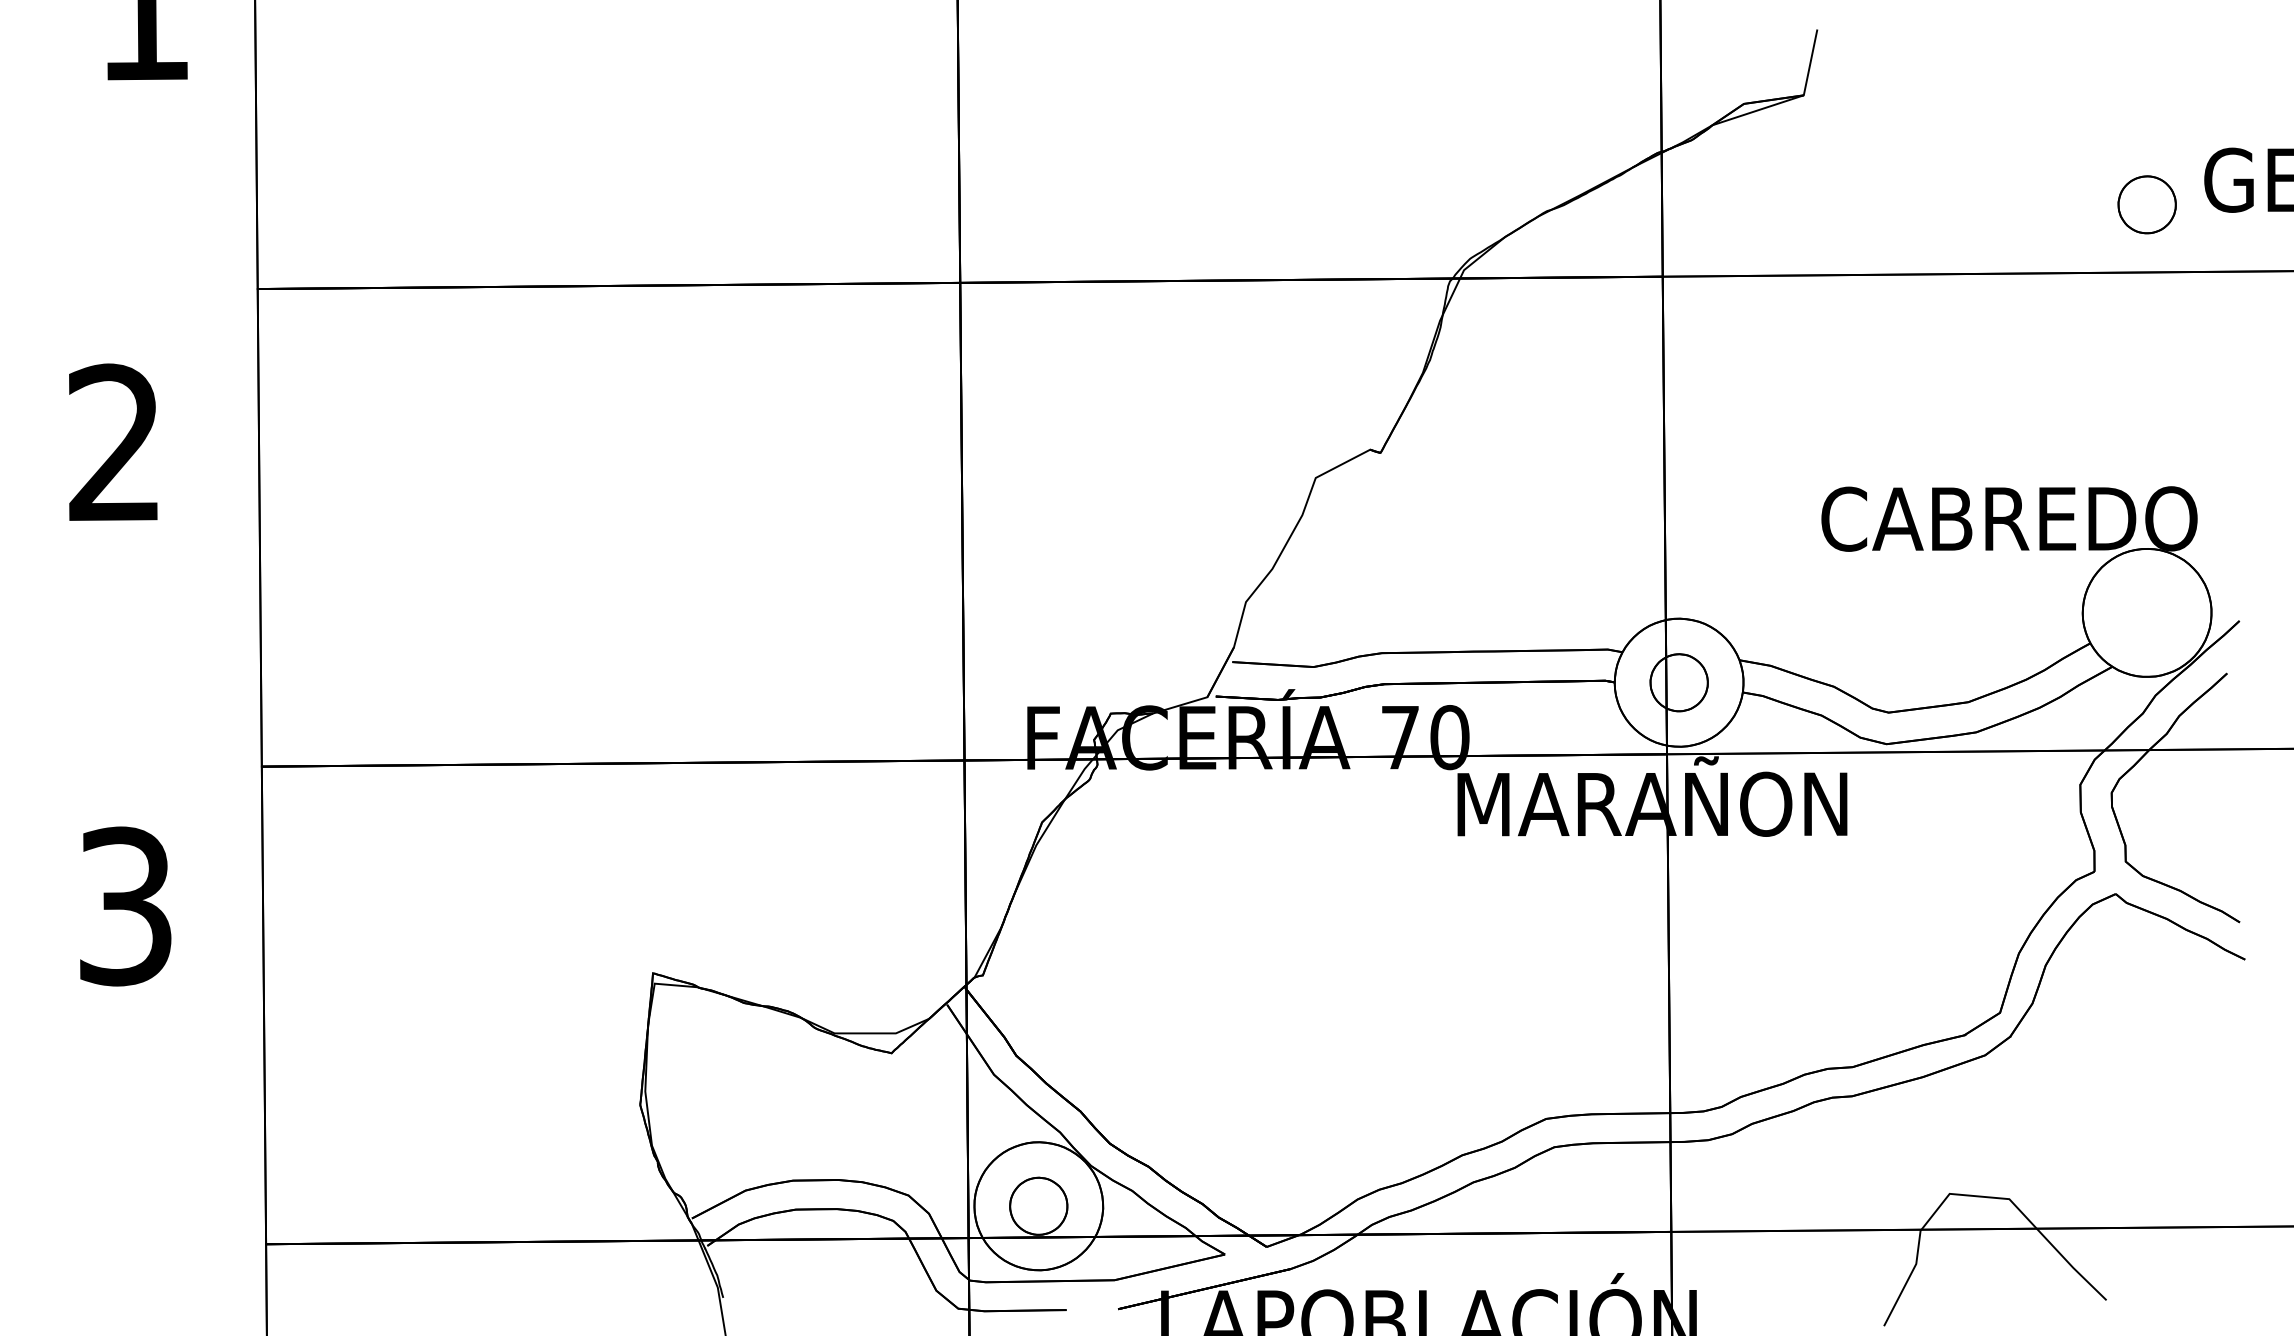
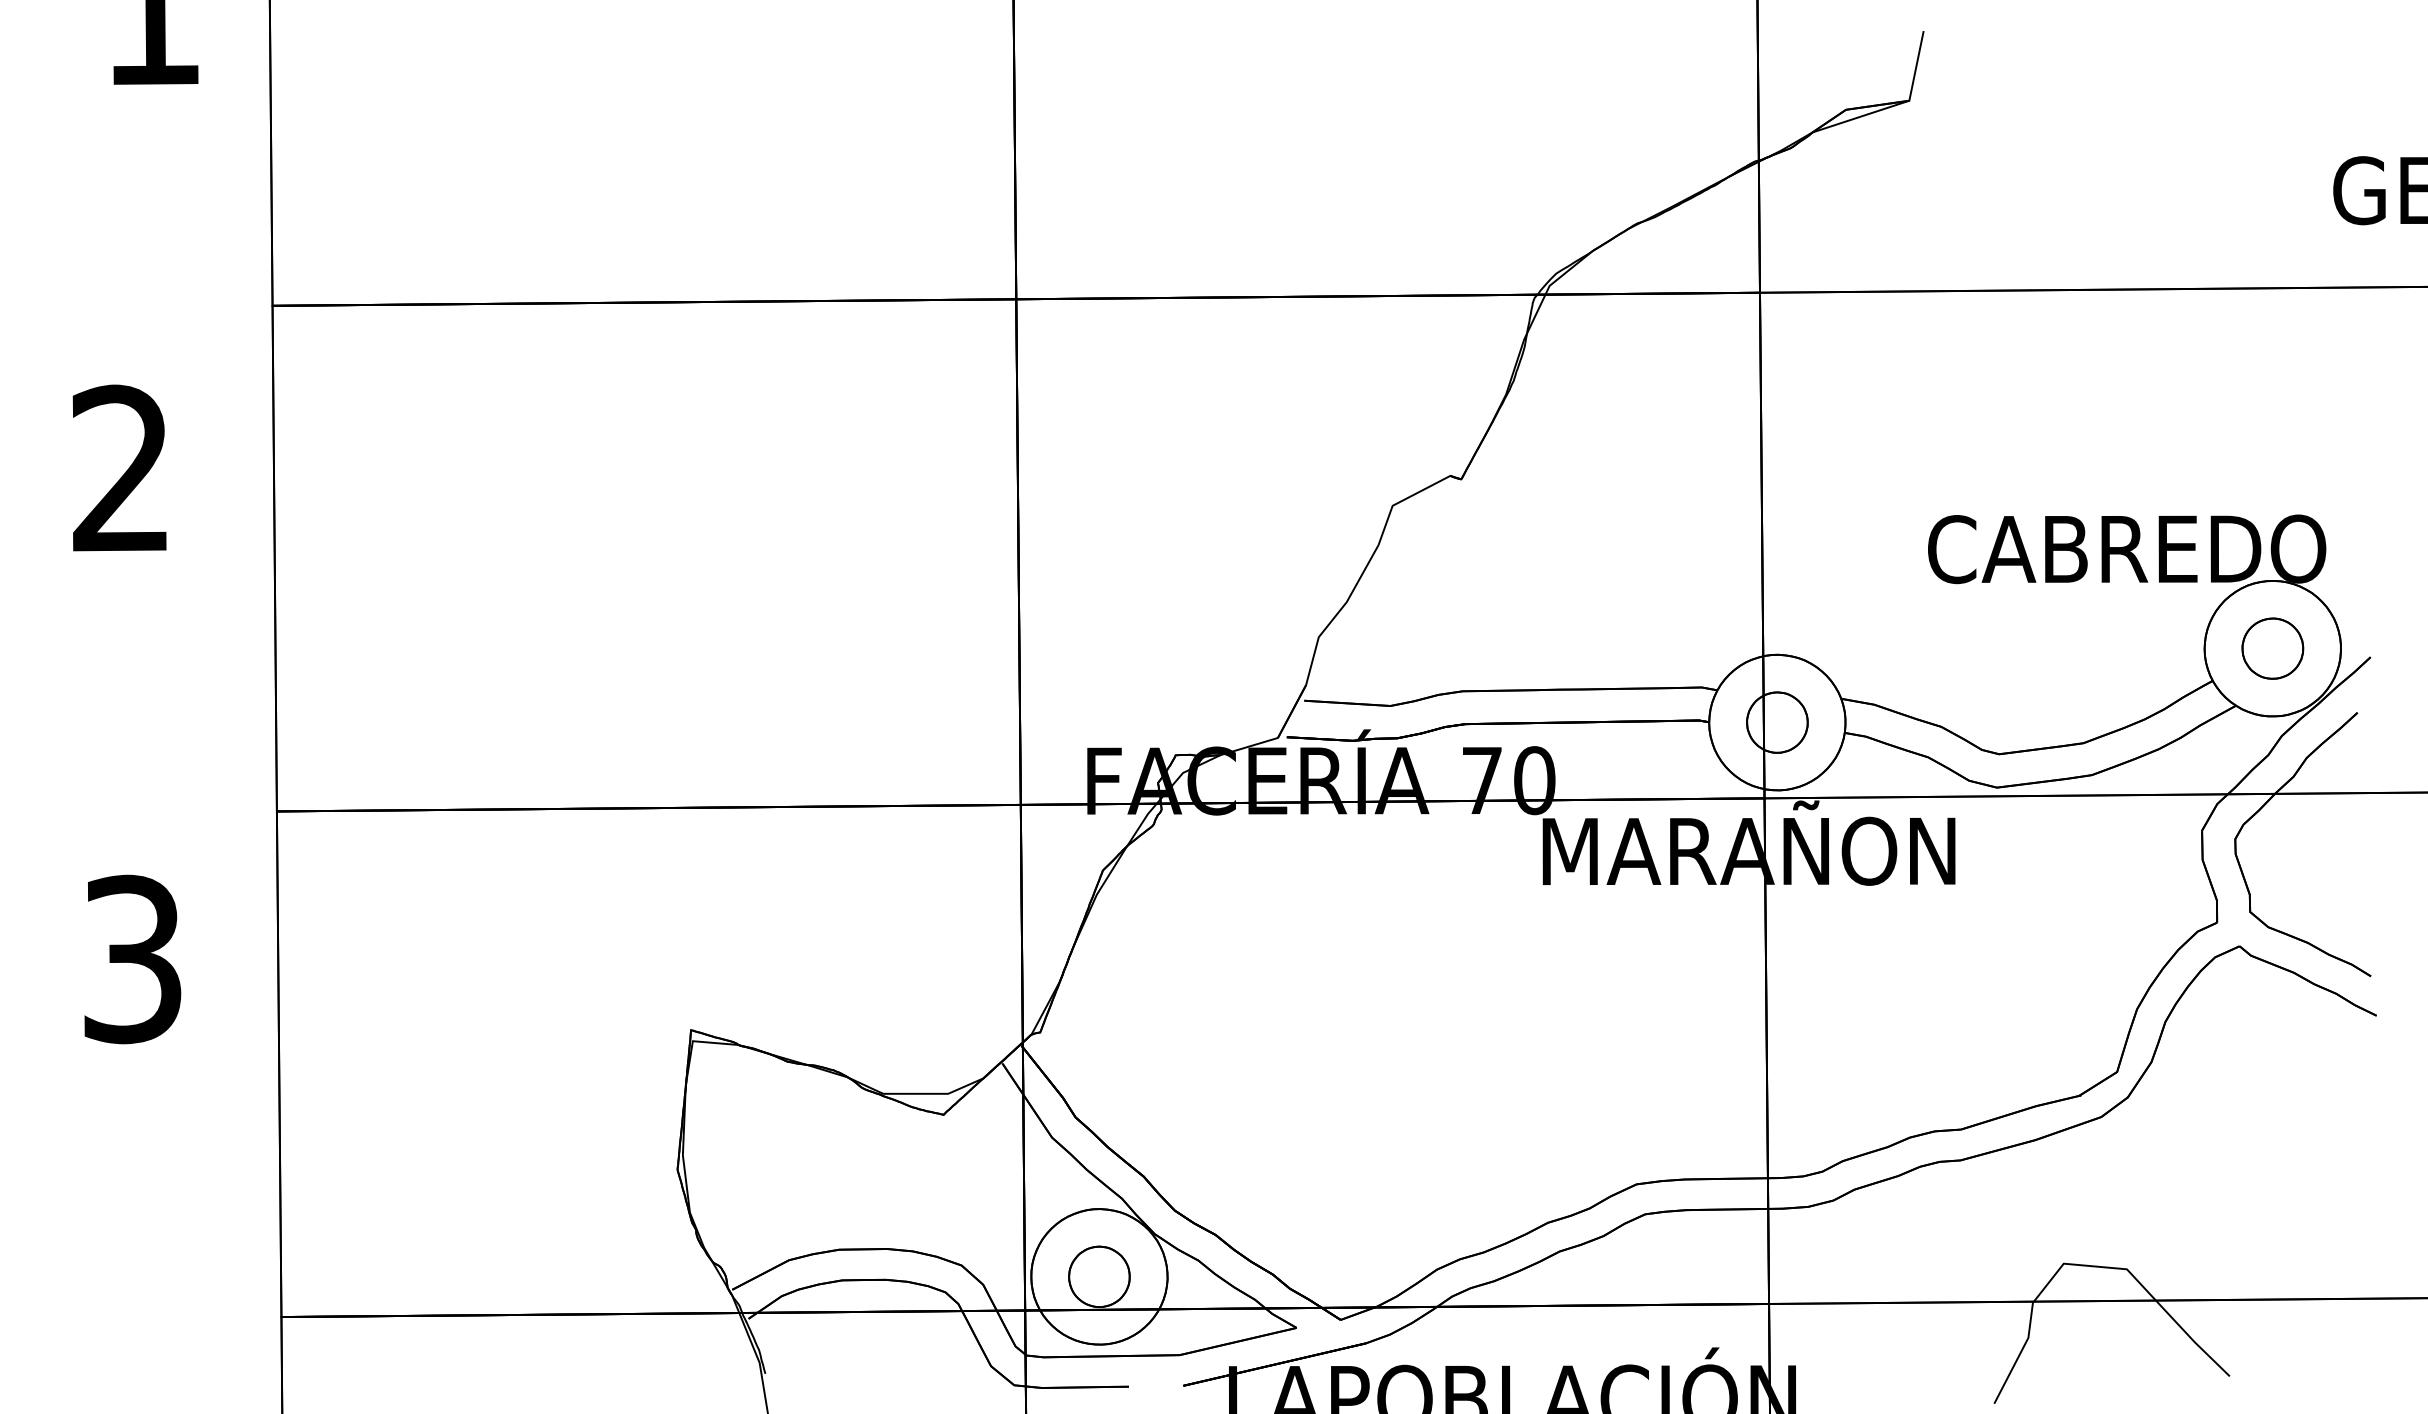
part: (2146, 204) -> (2272, 648), moved

